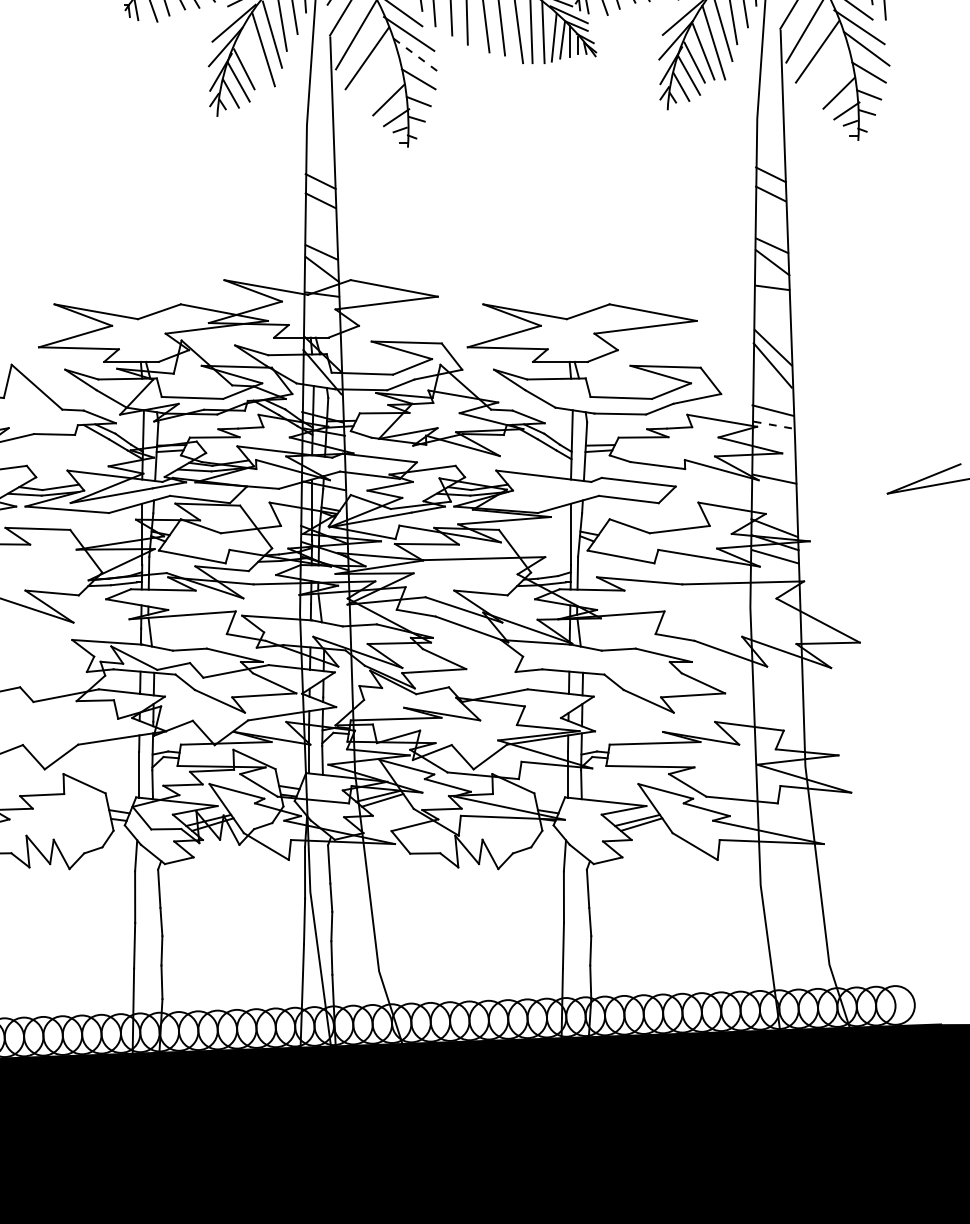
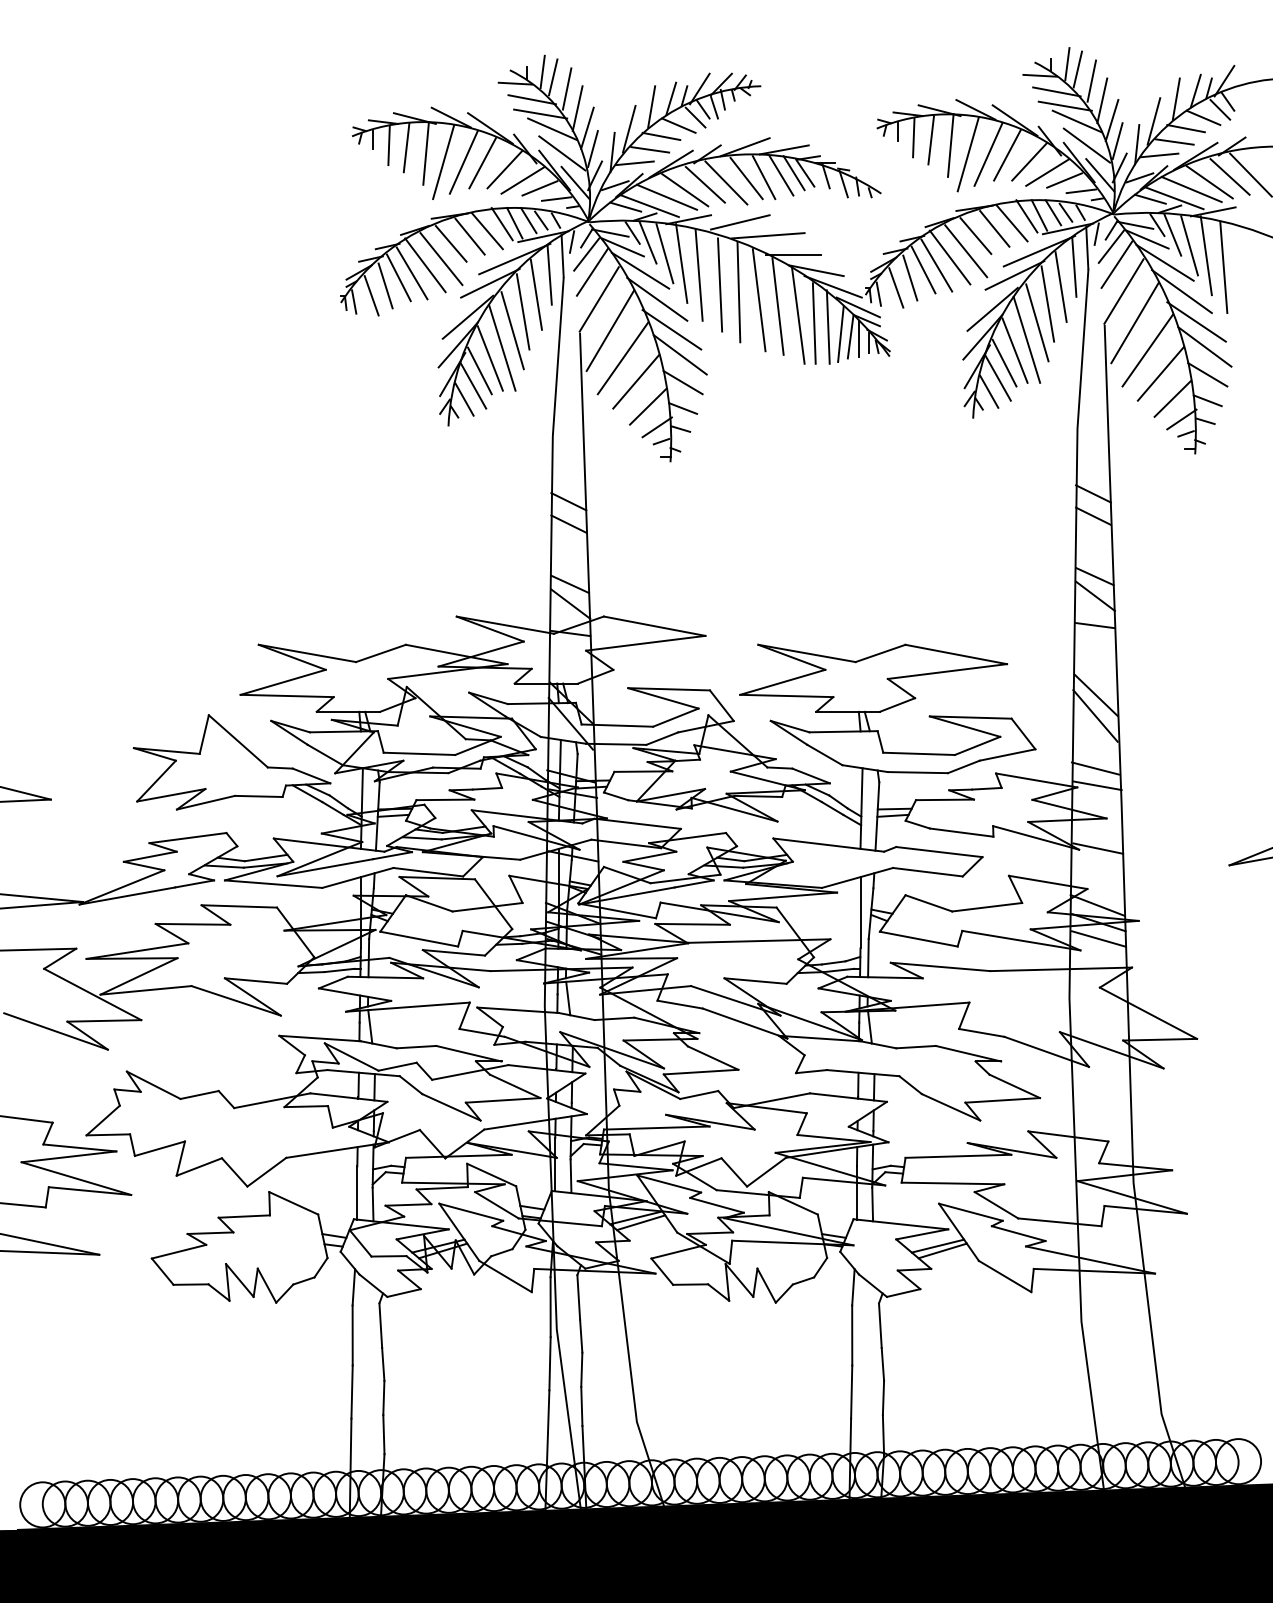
line: (416, 56) -> (680, 355), dashed -> solid
line: (252, 58) -> (489, 358), added
line: (828, 71) -> (1160, 373), added
line: (378, 78) -> (636, 381), added
line: (774, 425) -> (1097, 785), dashed -> solid

